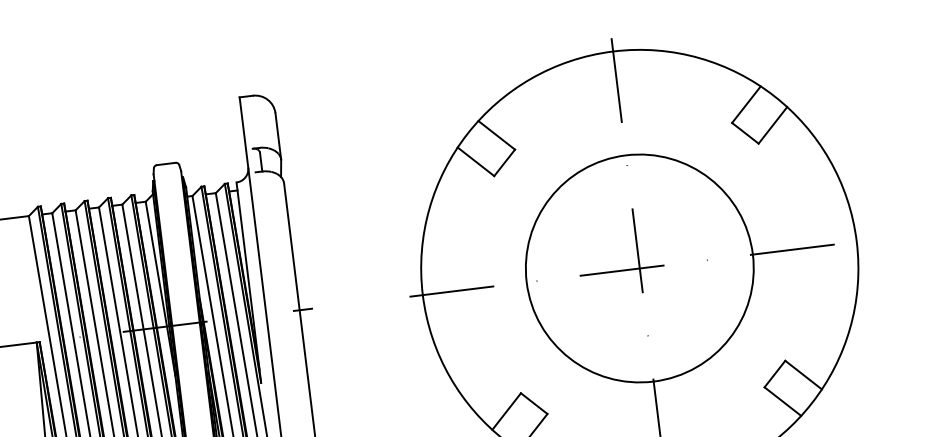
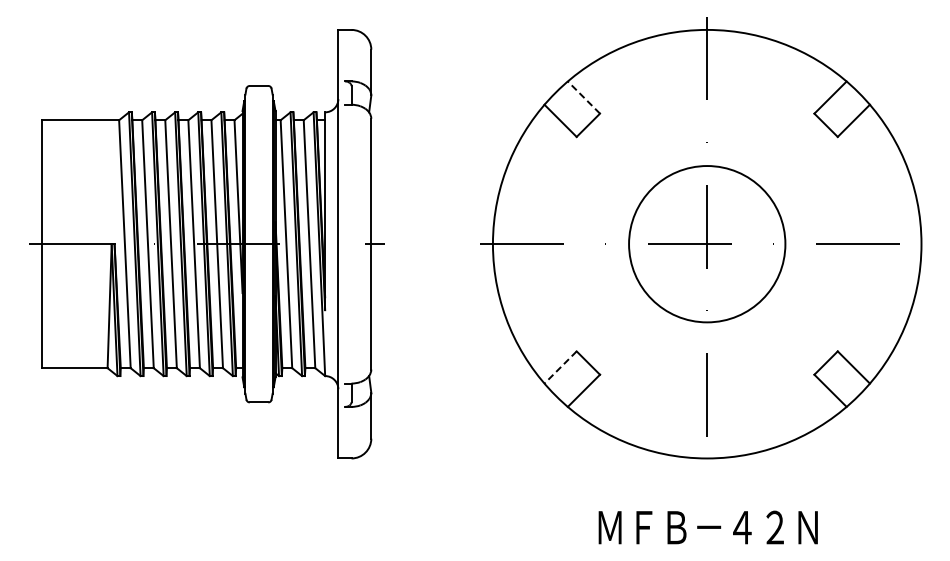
line: (496, 135) -> (583, 97), solid -> dashed
circle: (638, 267) -> (706, 243), size x0.7
line: (506, 411) -> (560, 367), solid -> dashed

